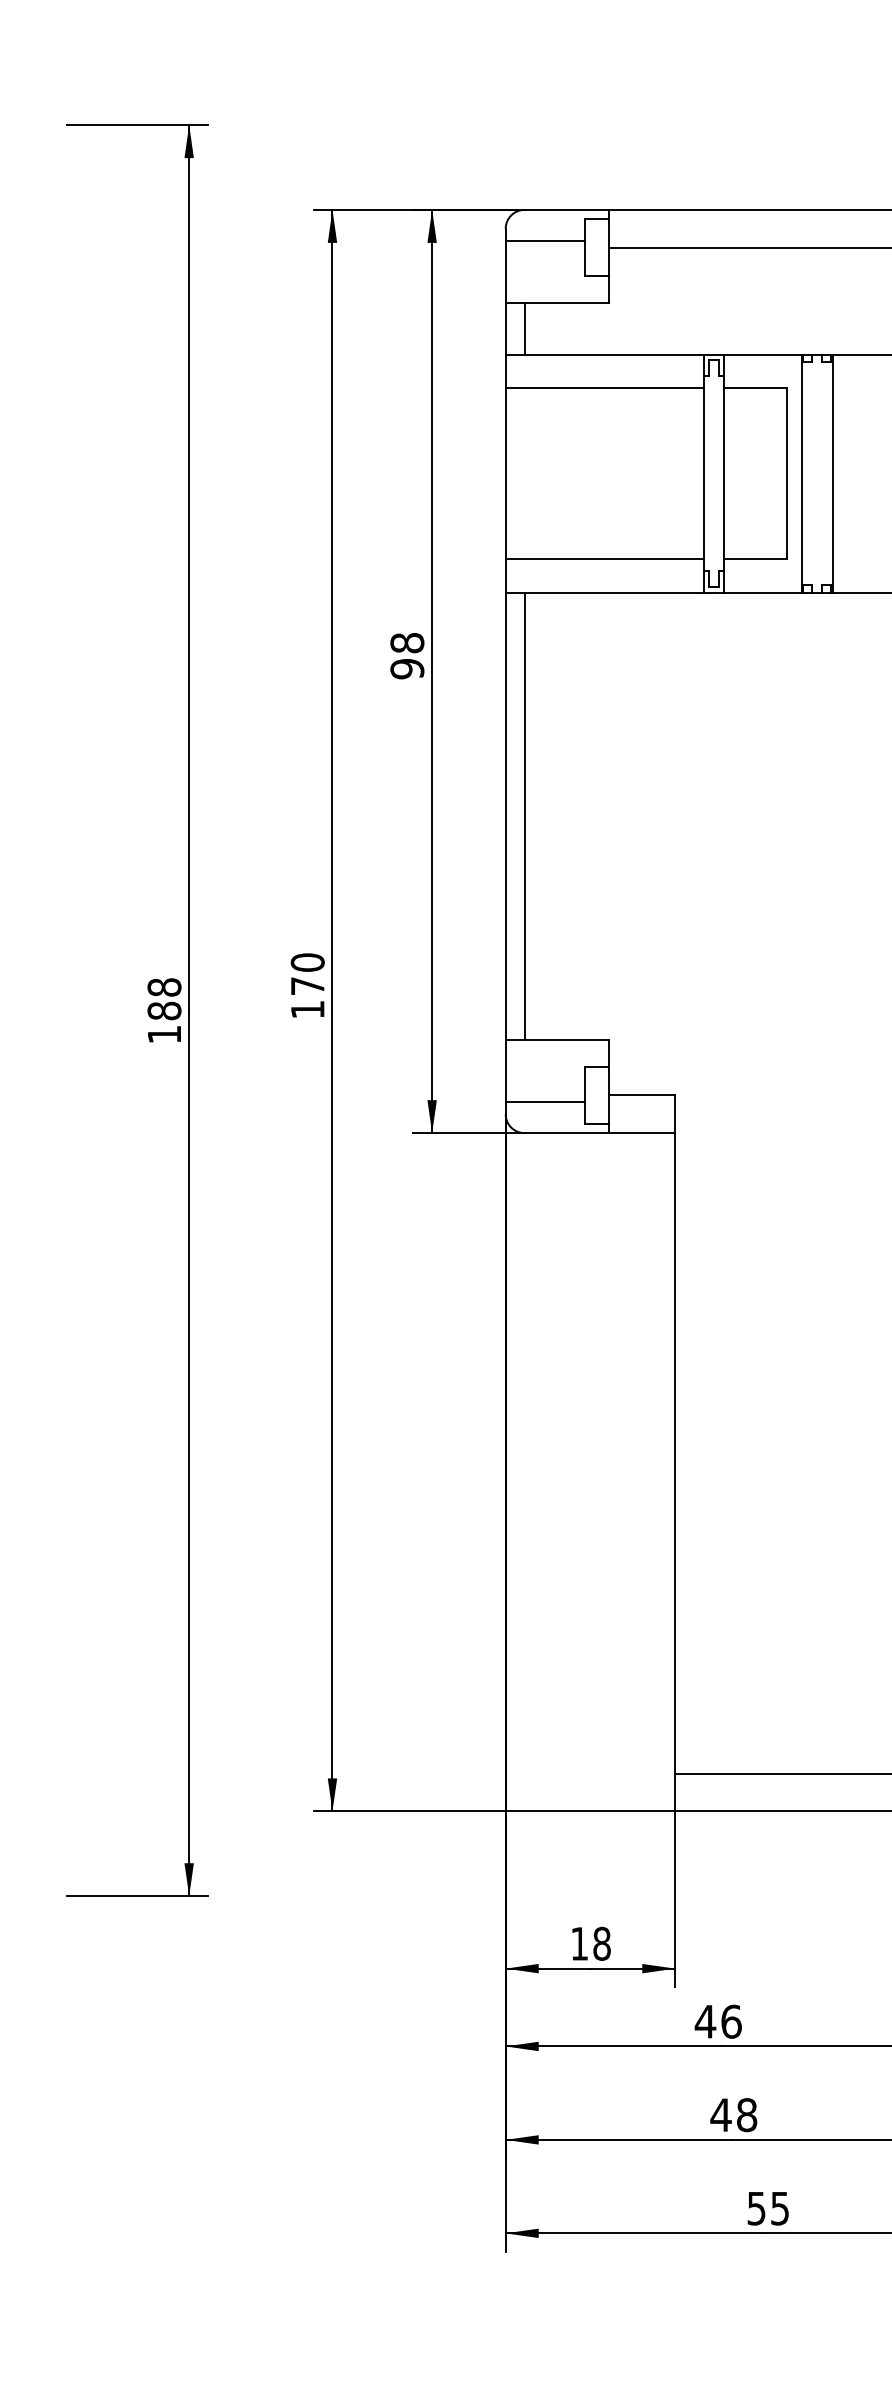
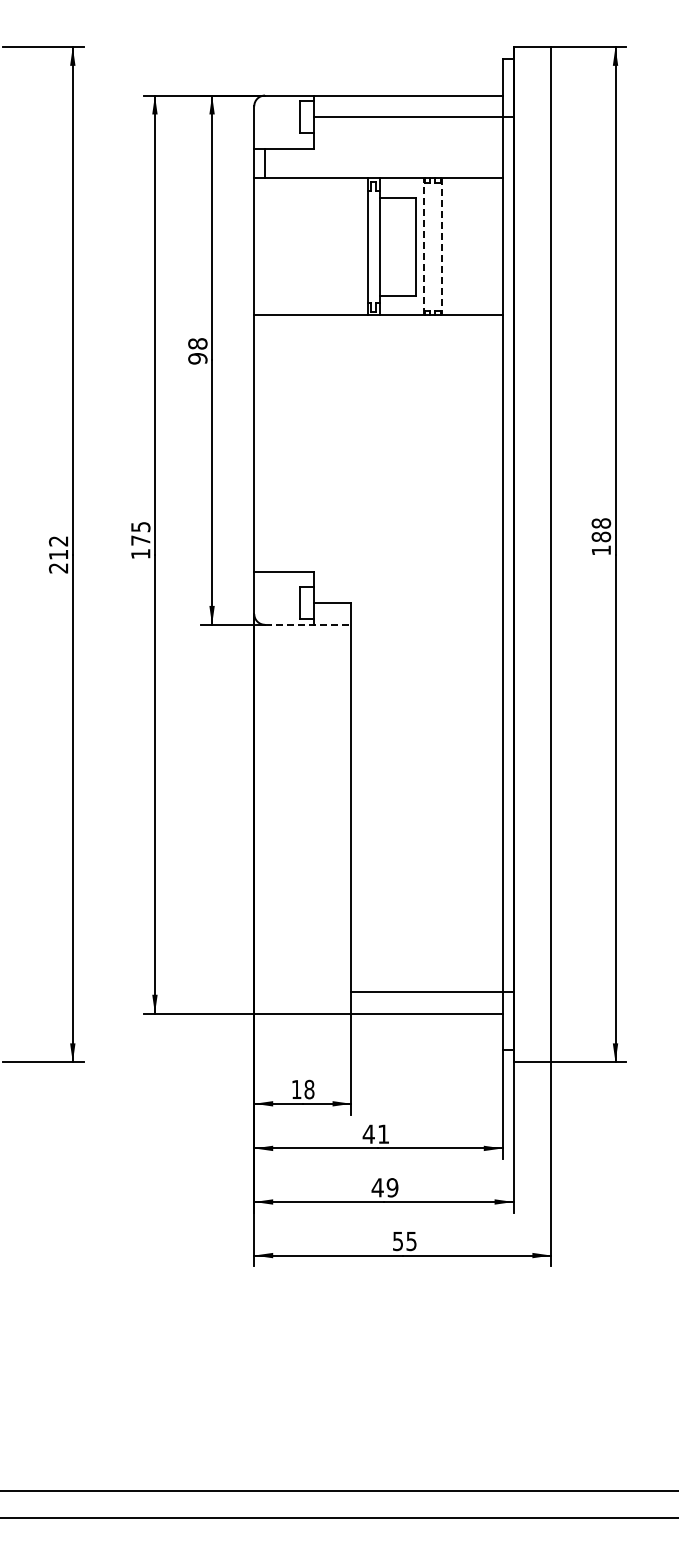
line: (544, 241) -> (276, 113), removed
line: (603, 387) -> (310, 197), removed
line: (800, 473) -> (423, 246), solid -> dashed
line: (832, 474) -> (441, 247), solid -> dashed
line: (603, 558) -> (310, 295), removed
line: (525, 816) -> (265, 443), removed
text: (307, 961) -> (140, 526), 170 -> 175
text: (164, 1010) -> (58, 554), 188 -> 212
line: (544, 1102) -> (276, 607), removed
line: (600, 1132) -> (308, 624), solid -> dashed
text: (731, 2020) -> (383, 1133), 46 -> 41
text: (746, 2114) -> (392, 1187), 48 -> 49

